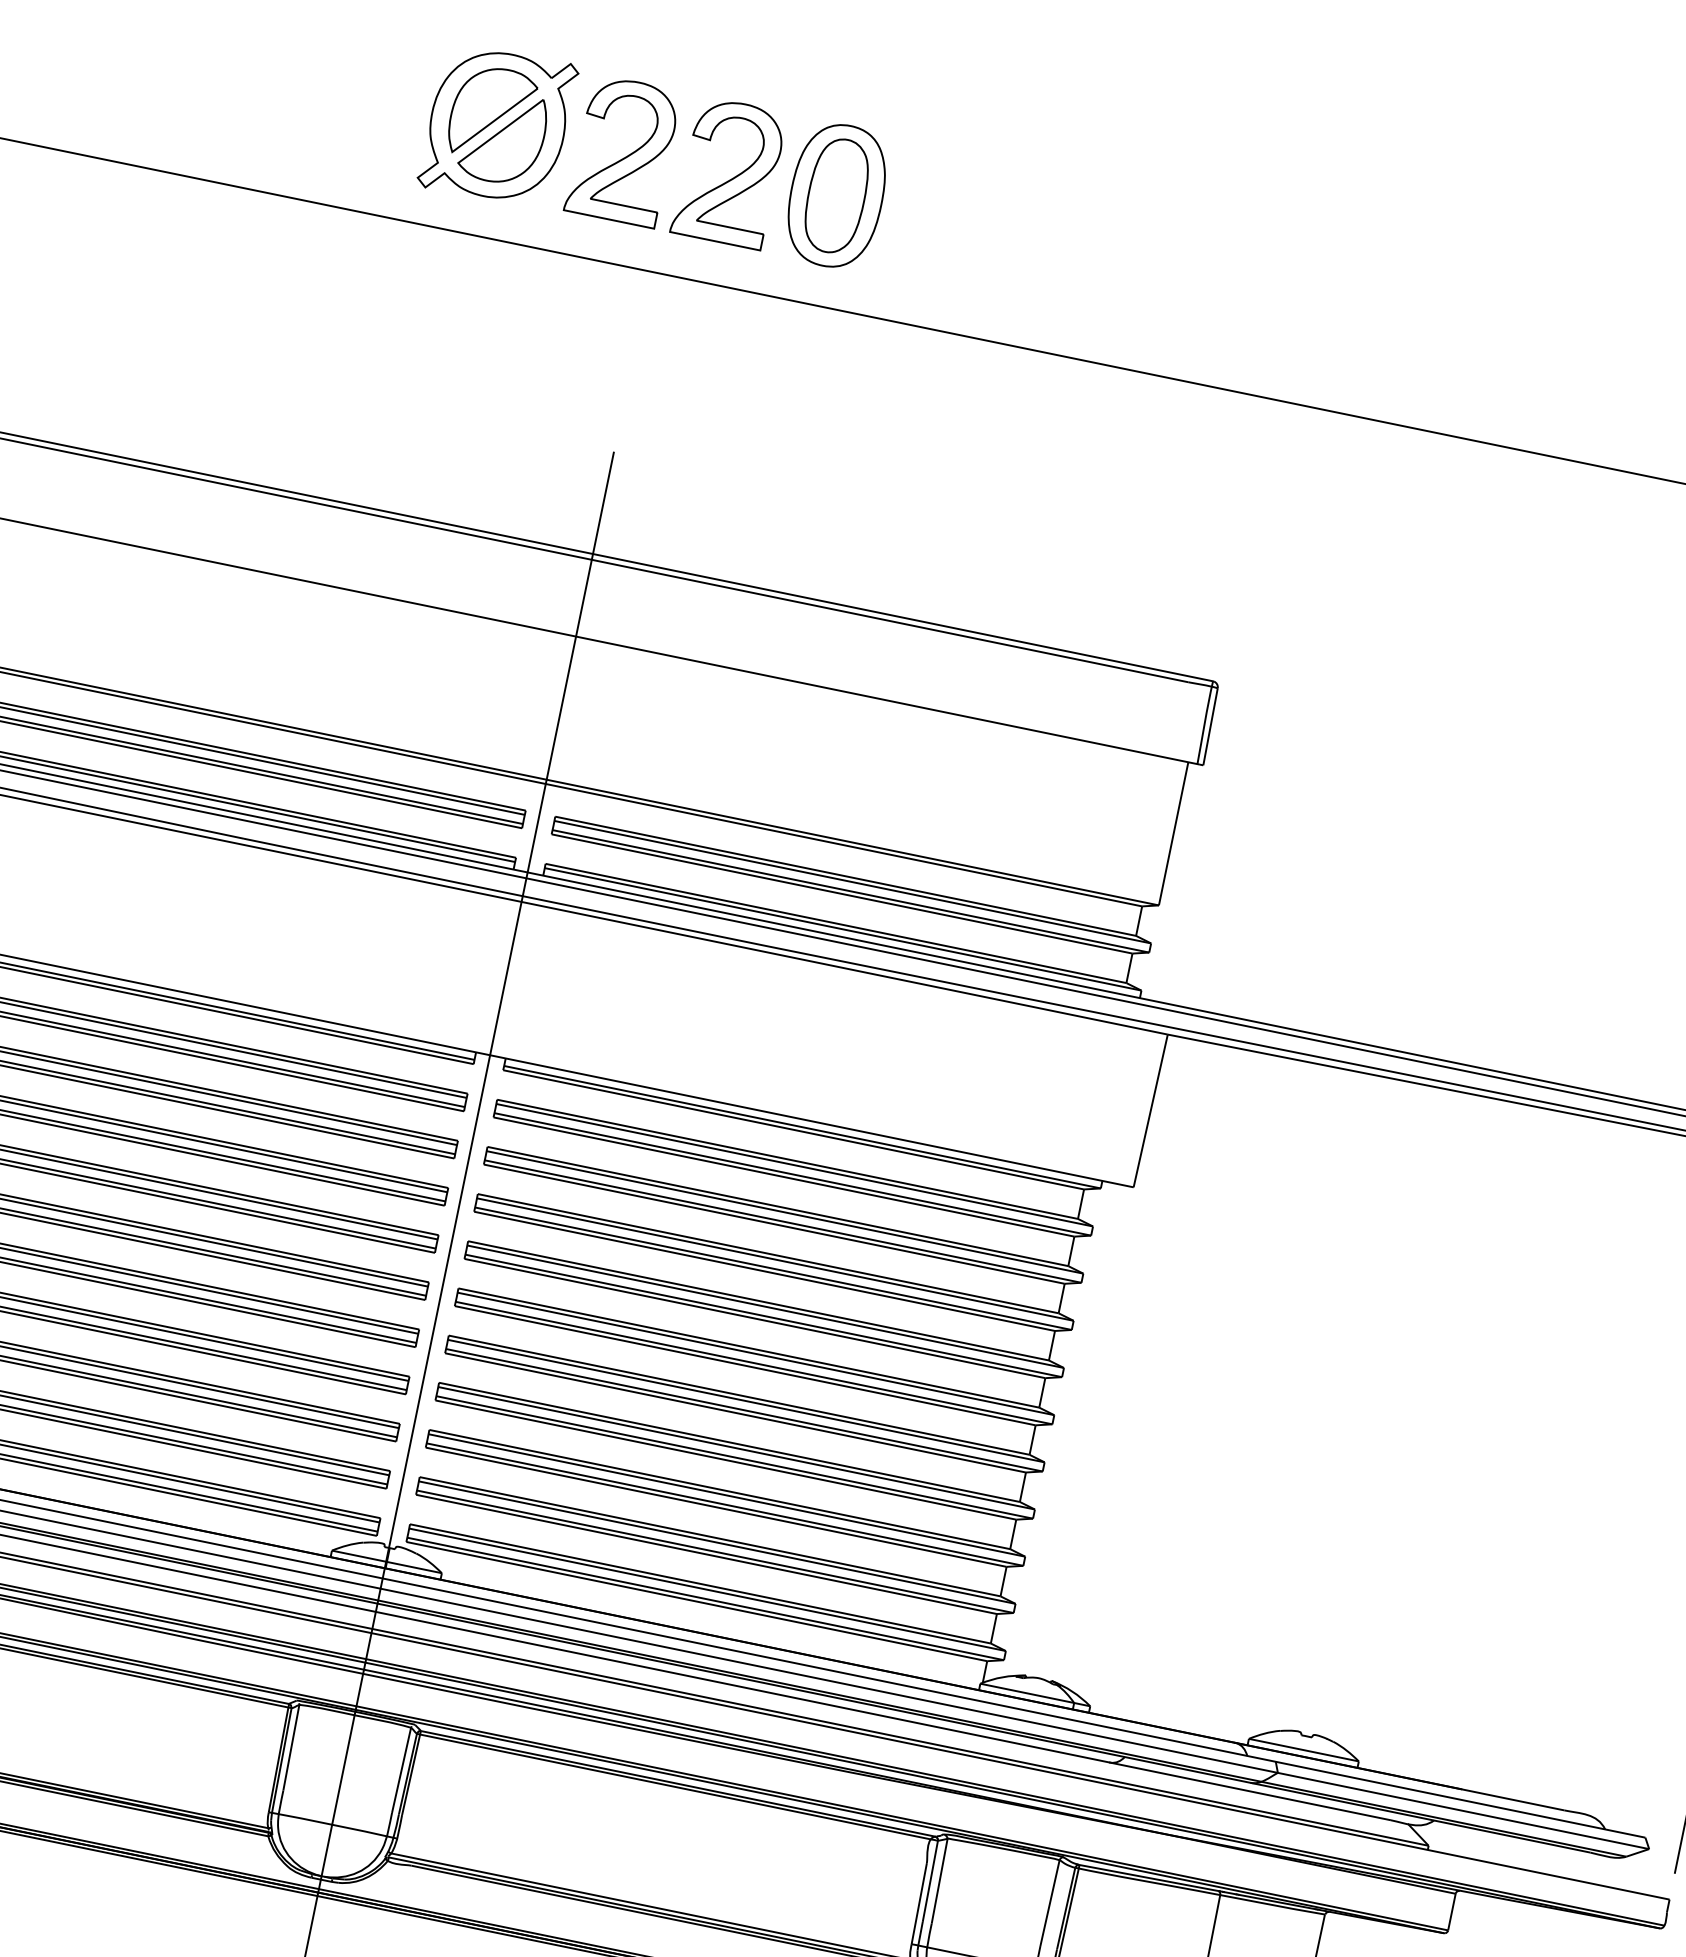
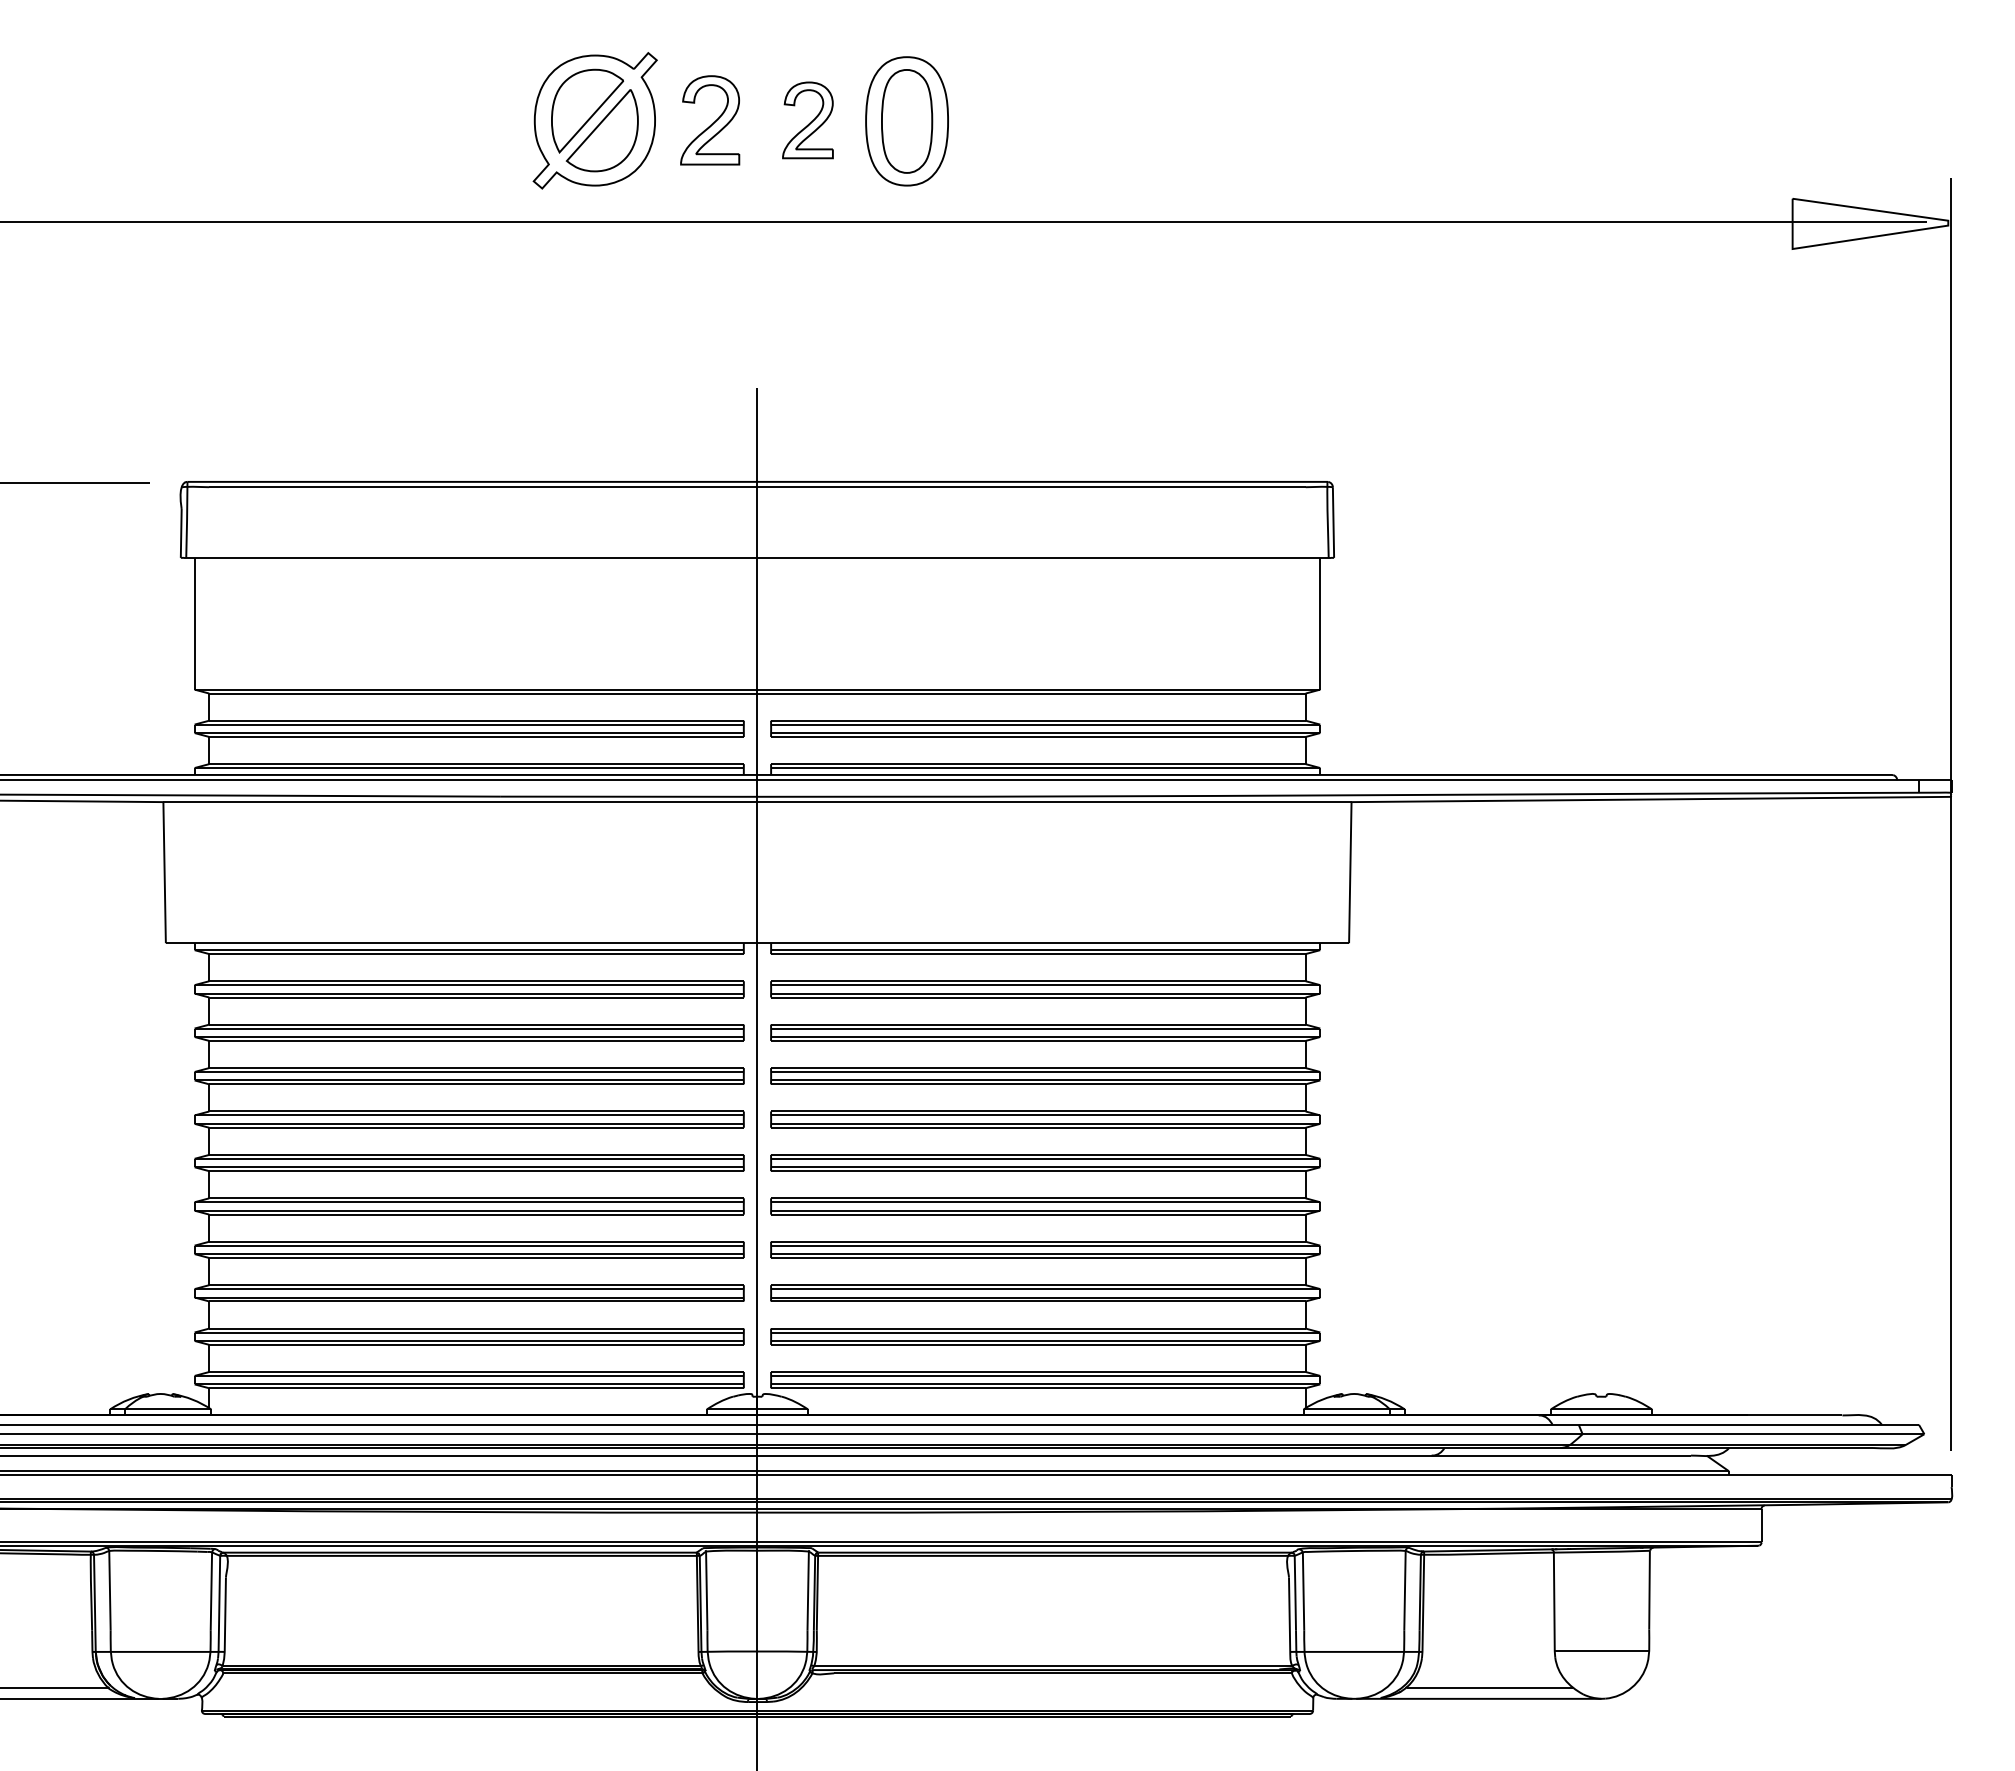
part: (622, 150) -> (709, 120), size x0.7
part: (728, 172) -> (807, 120), size x0.6

